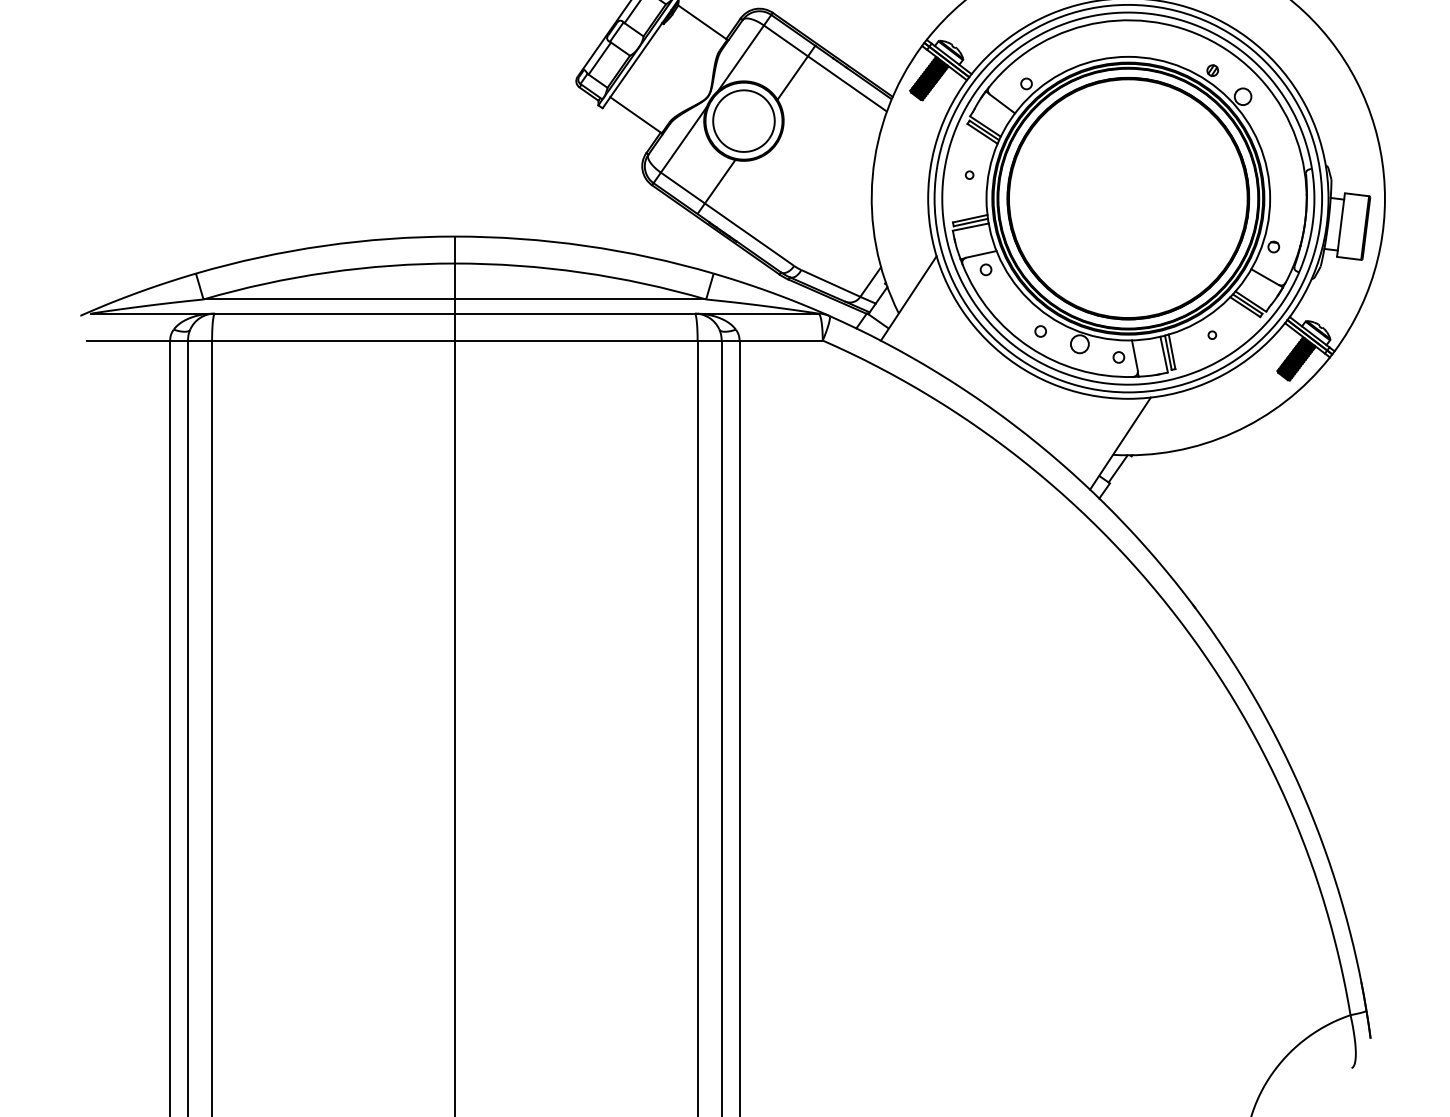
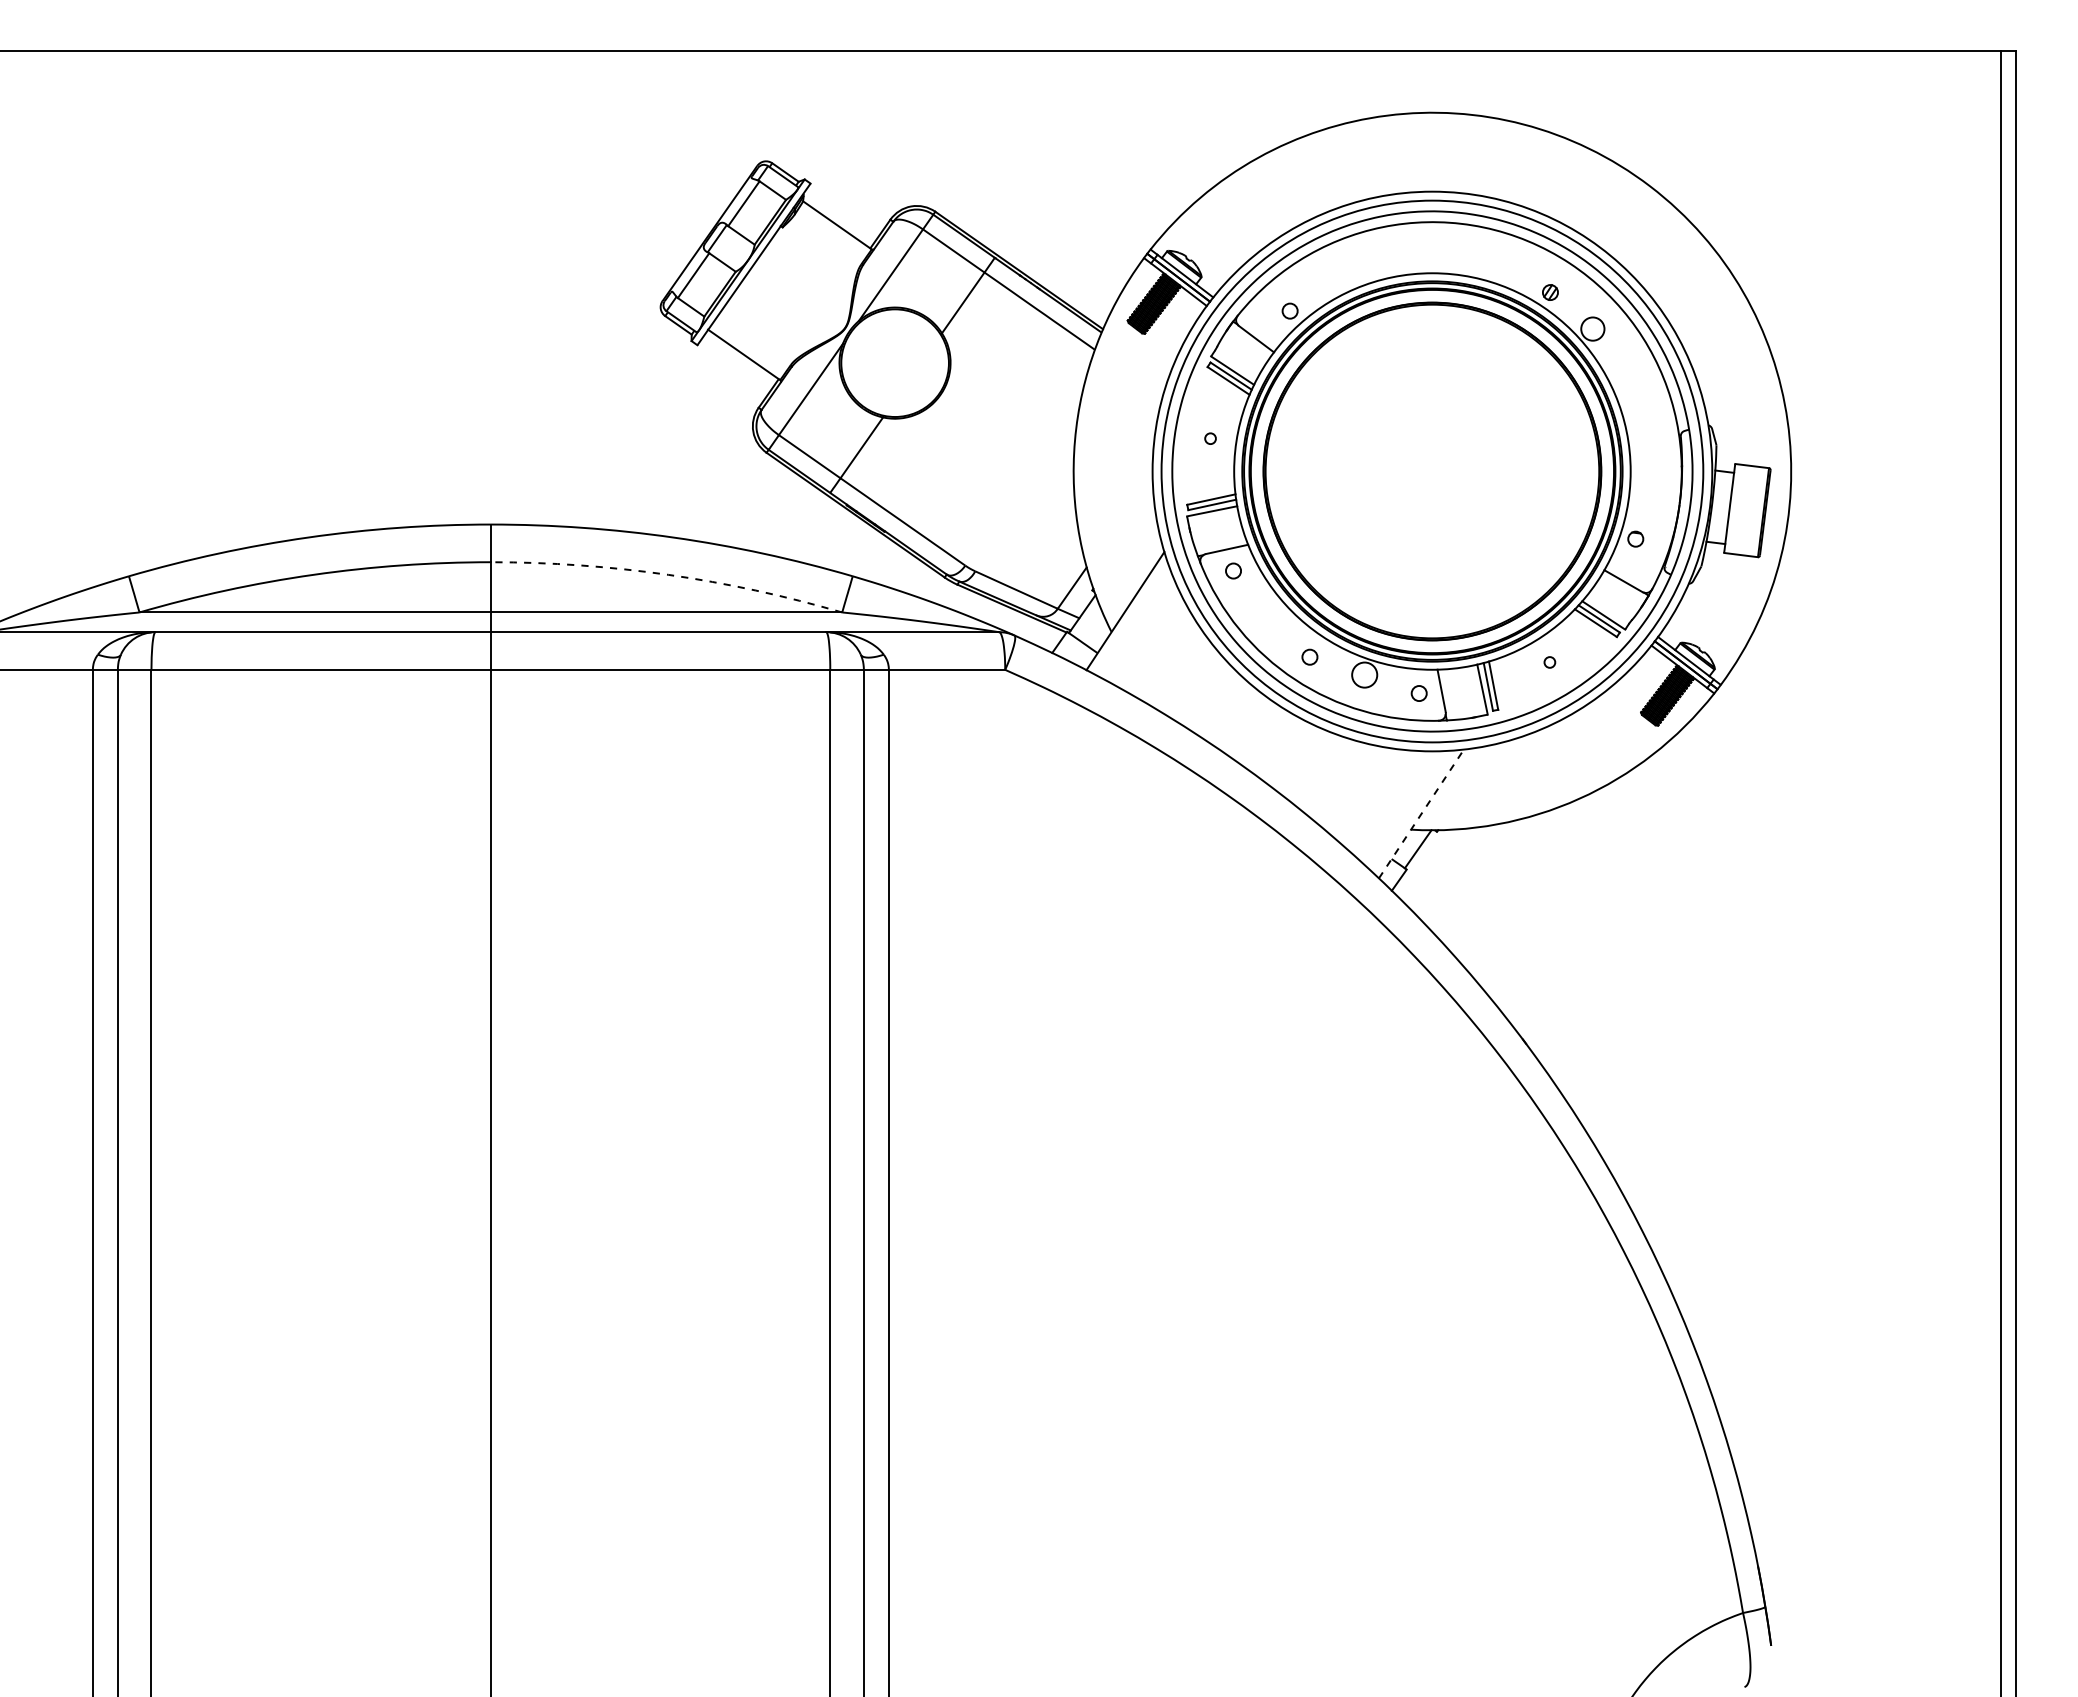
part: (743, 121) -> (894, 363), removed
arc: (581, 272) -> (668, 574), solid -> dashed
line: (1120, 443) -> (1421, 813), solid -> dashed

